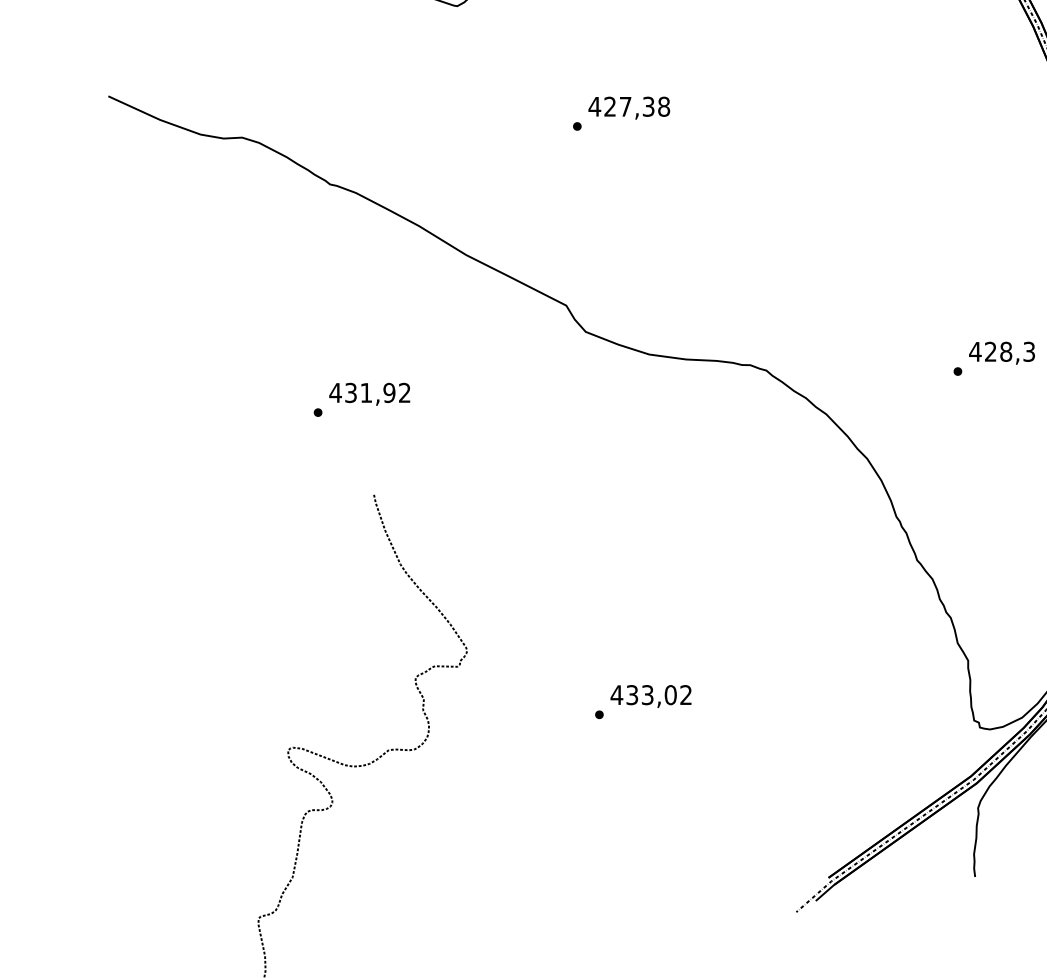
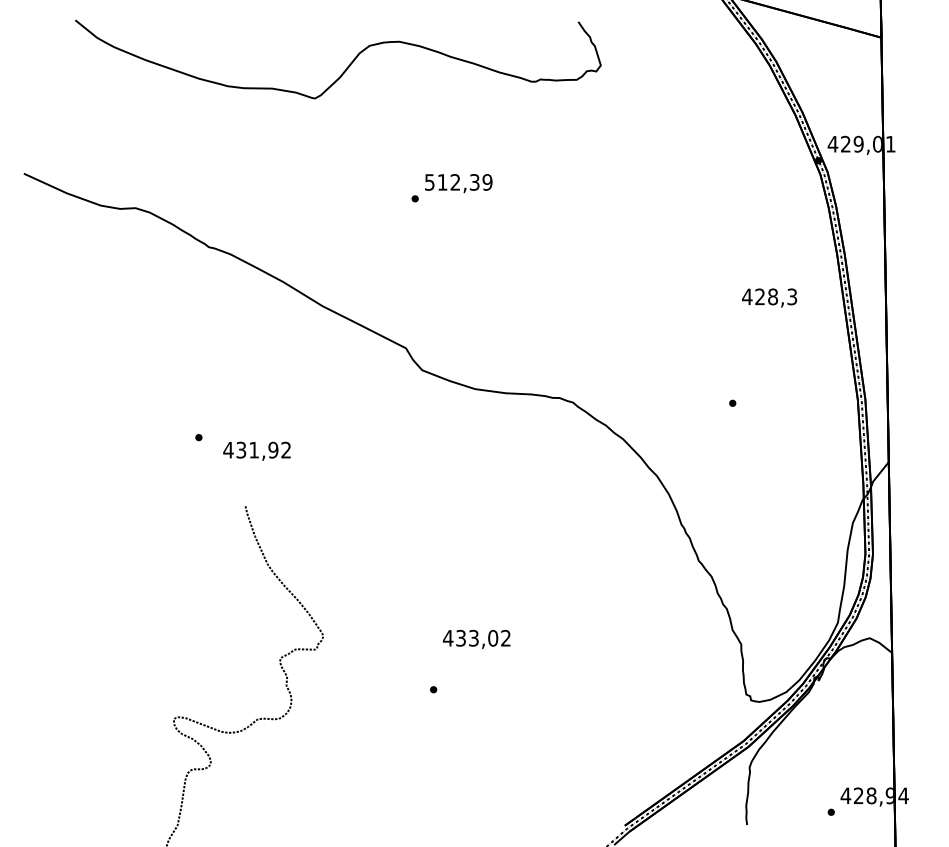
text: (629, 106) -> (458, 182), 427,38 -> 512,39
text: (1001, 352) -> (769, 297), moved
text: (369, 393) -> (256, 450), moved
text: (650, 695) -> (476, 638), moved

